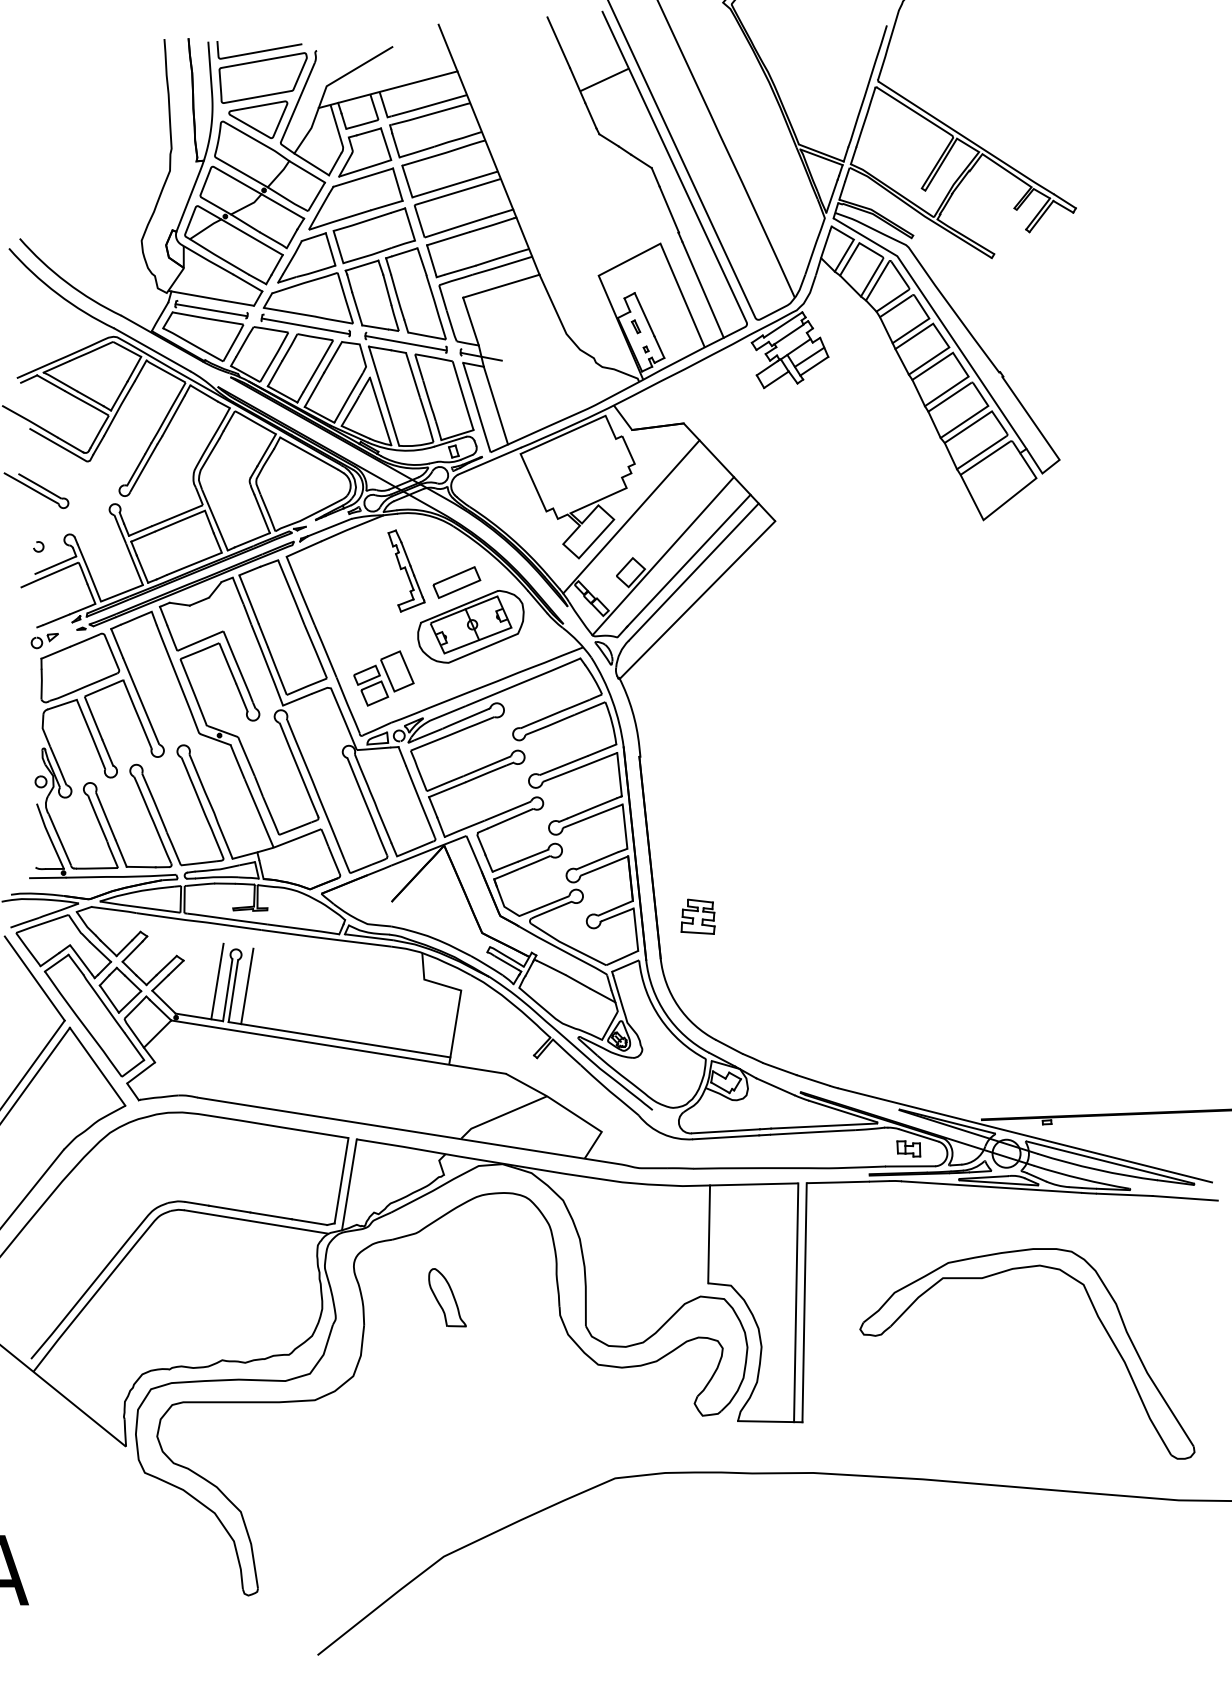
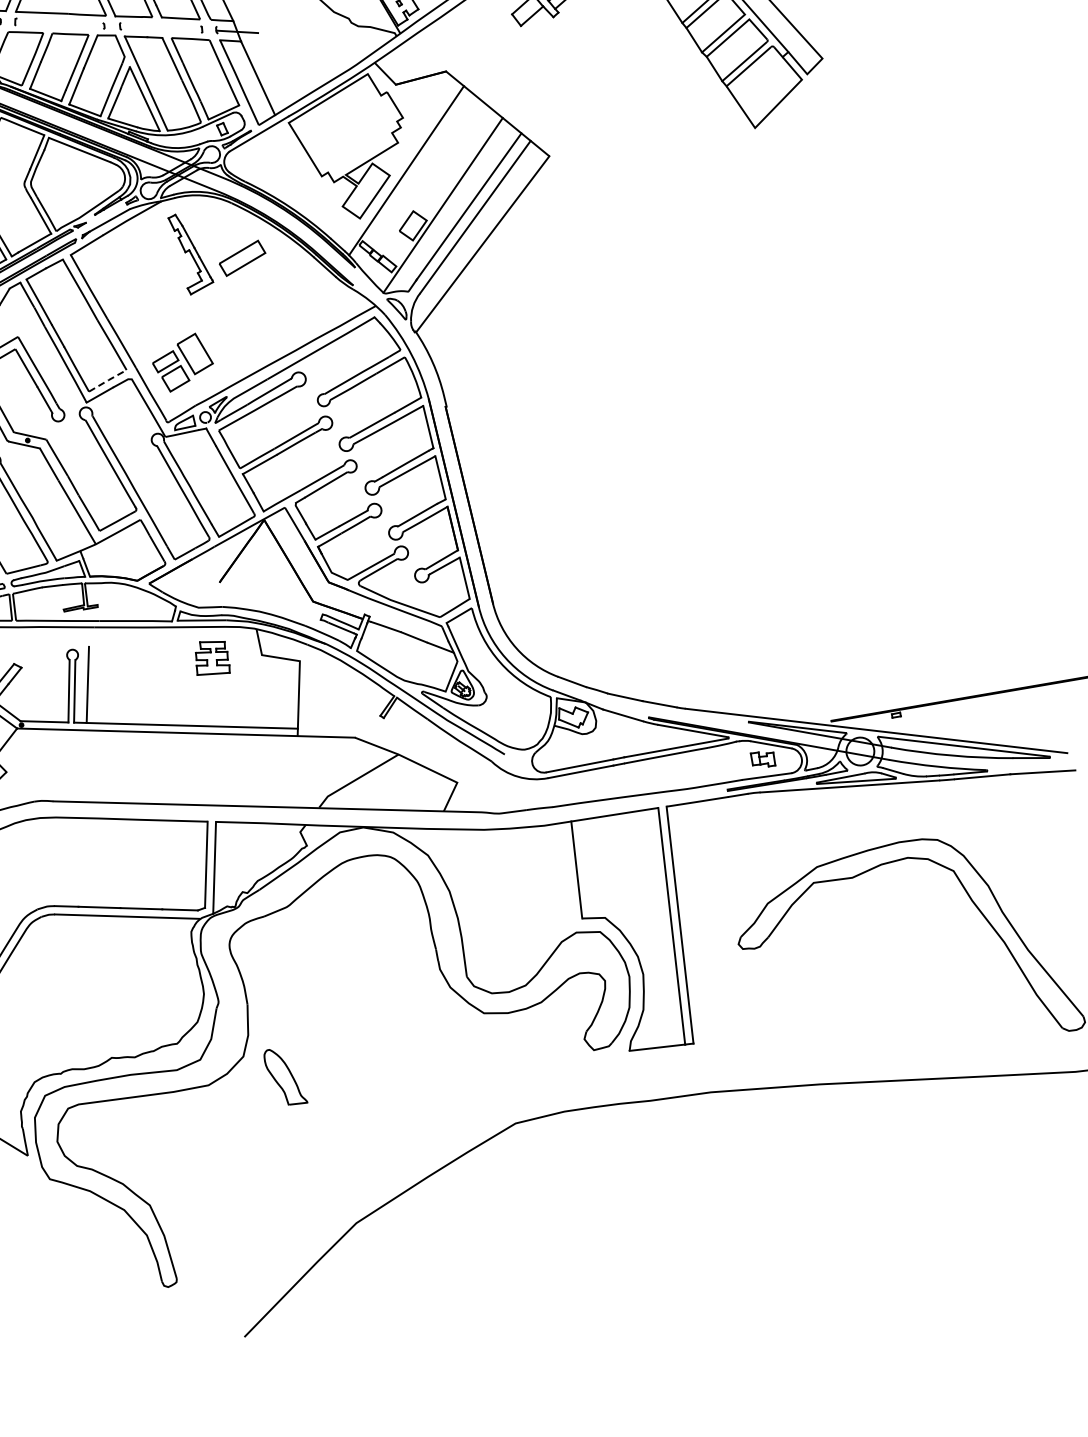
line: (305, 326) -> (59, 24), removed
line: (405, 342) -> (160, 27), removed
part: (470, 626) -> (261, 300), removed
line: (307, 686) -> (108, 380), solid -> dashed
part: (697, 916) -> (211, 657), moved
line: (217, 981) -> (57, 683), removed
curve: (452, 1296) -> (290, 1074), moved

